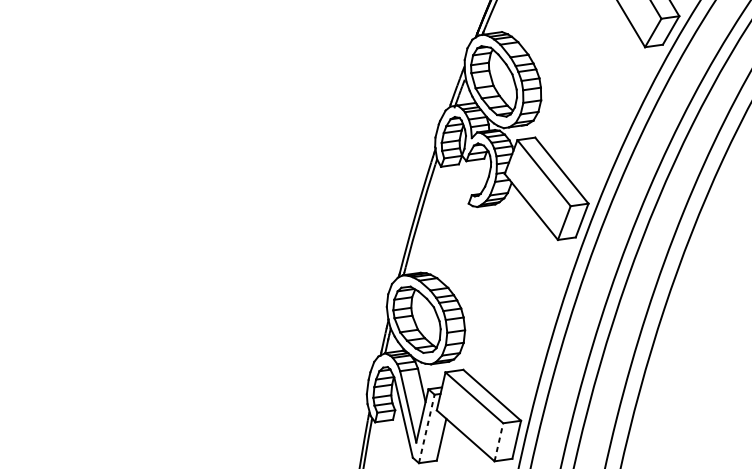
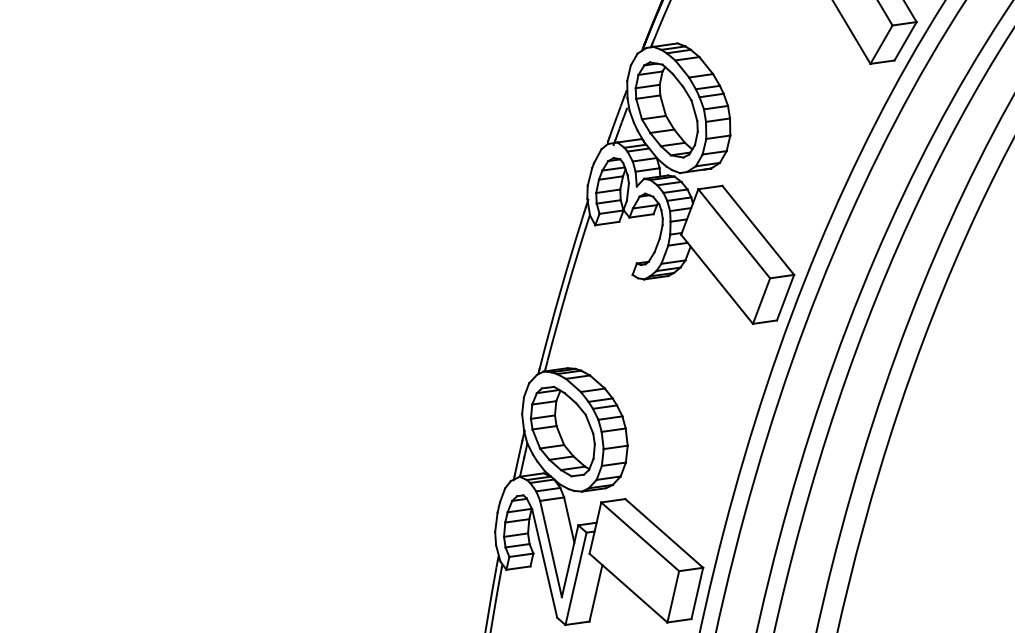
line: (427, 428) -> (576, 578), dashed -> solid
line: (499, 442) -> (673, 596), dashed -> solid

